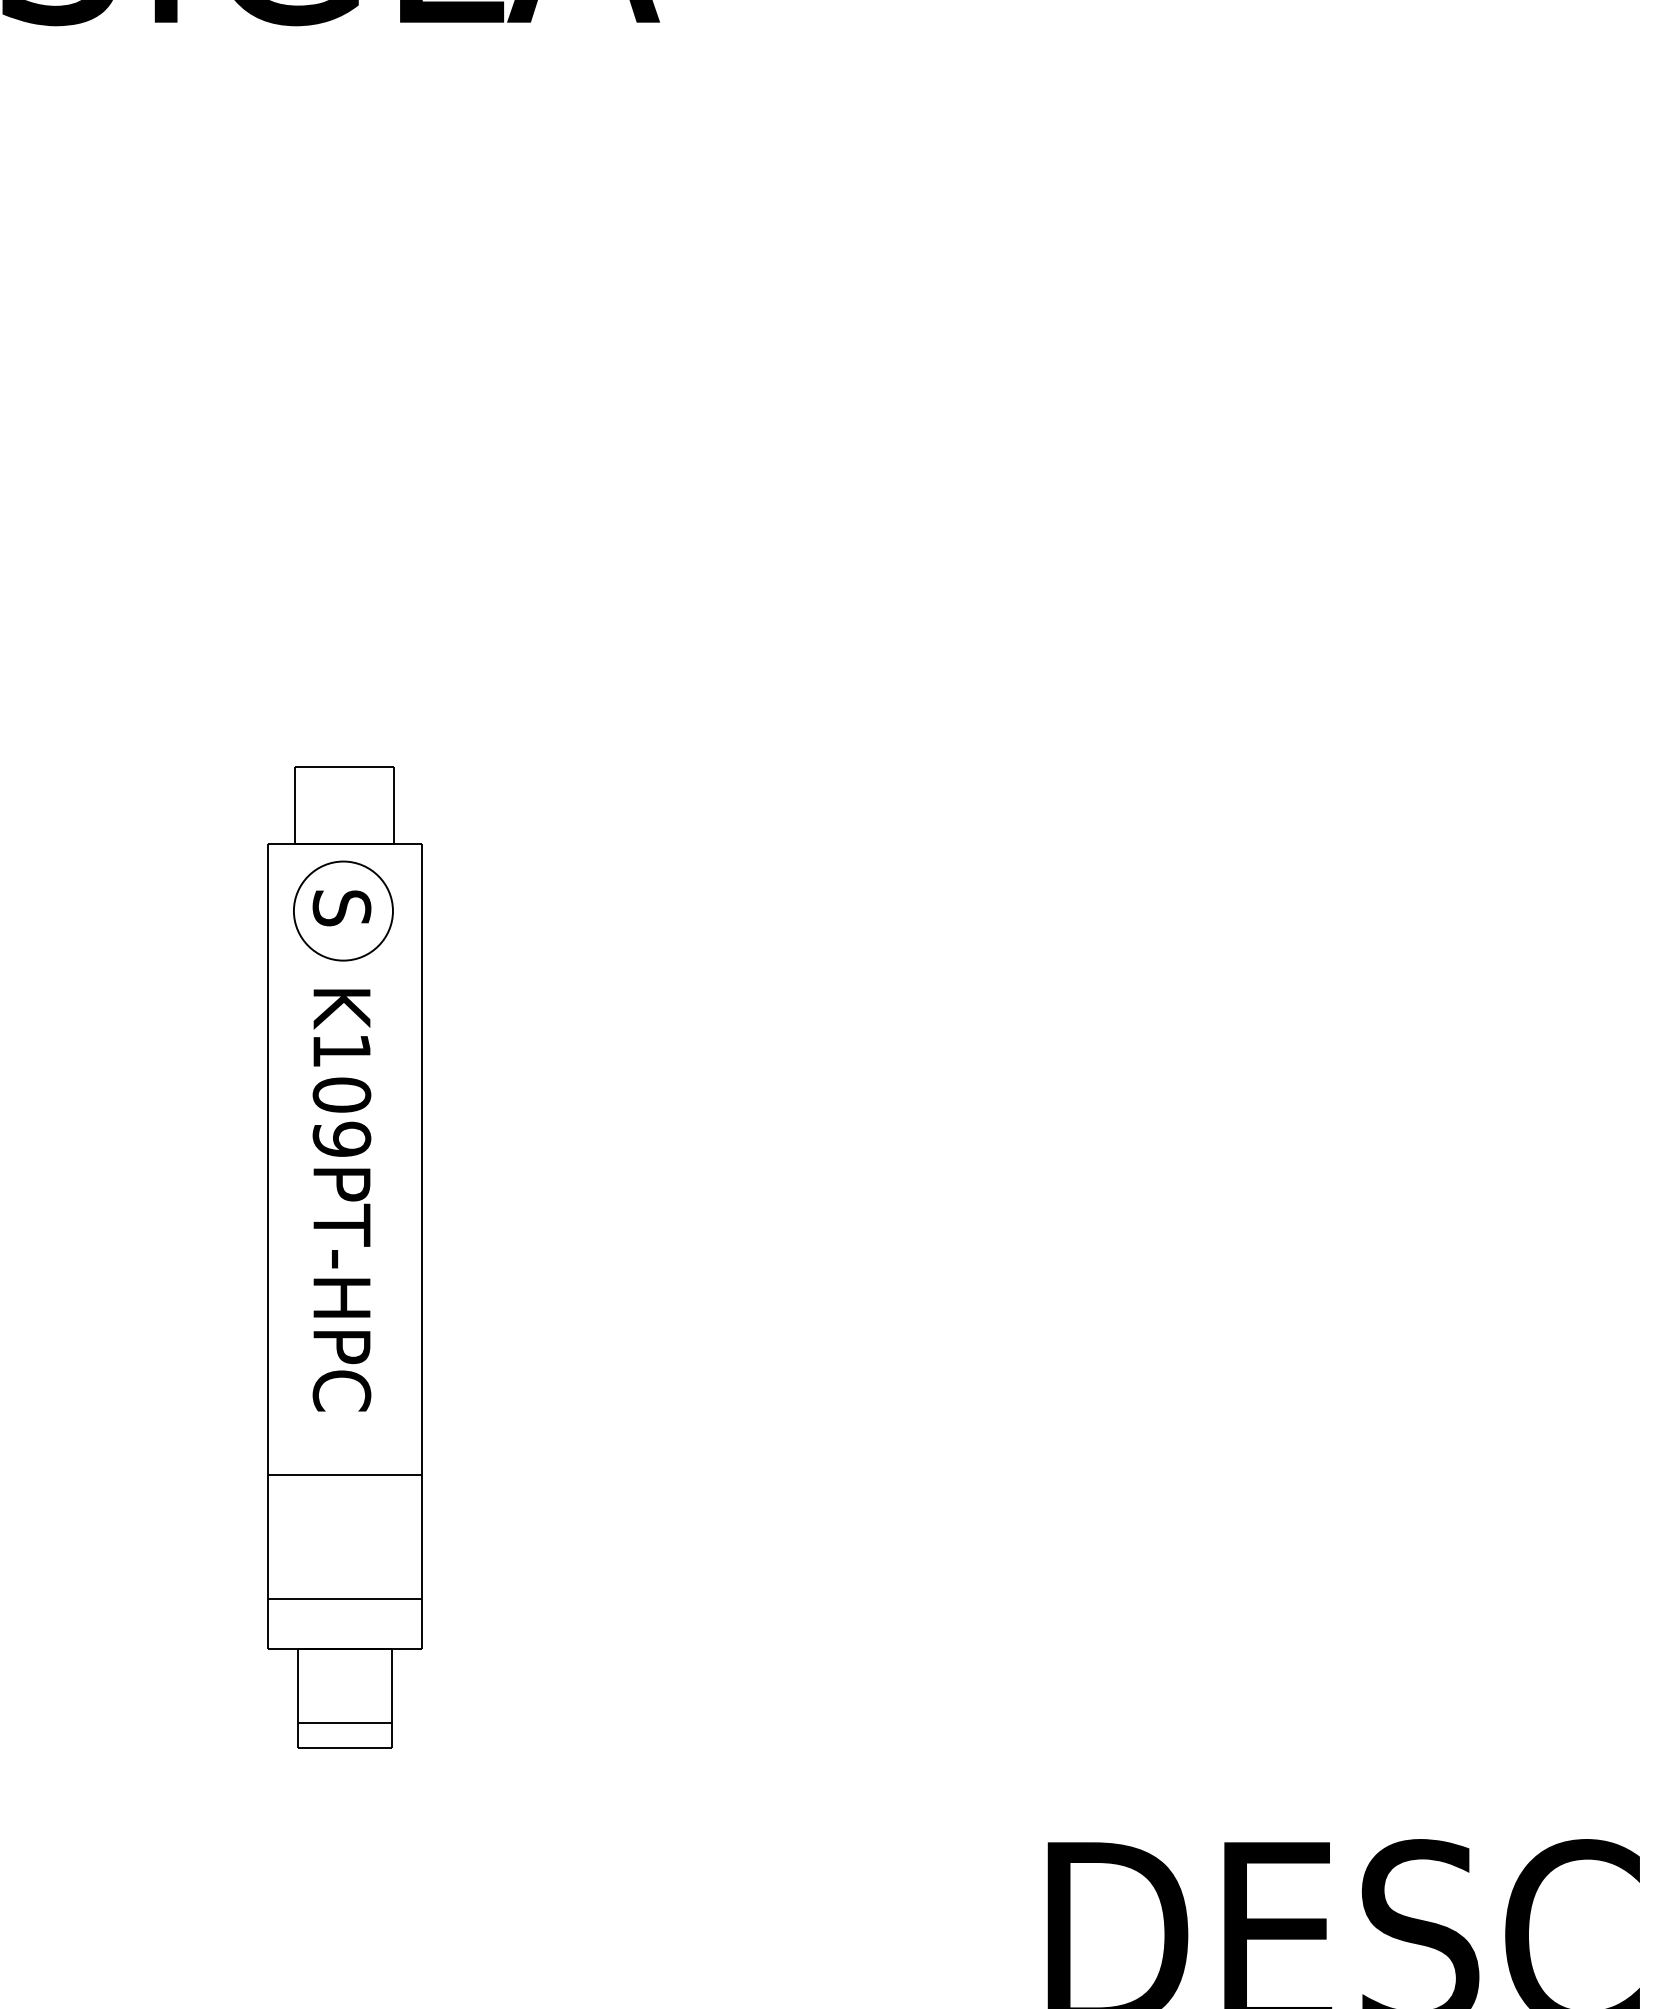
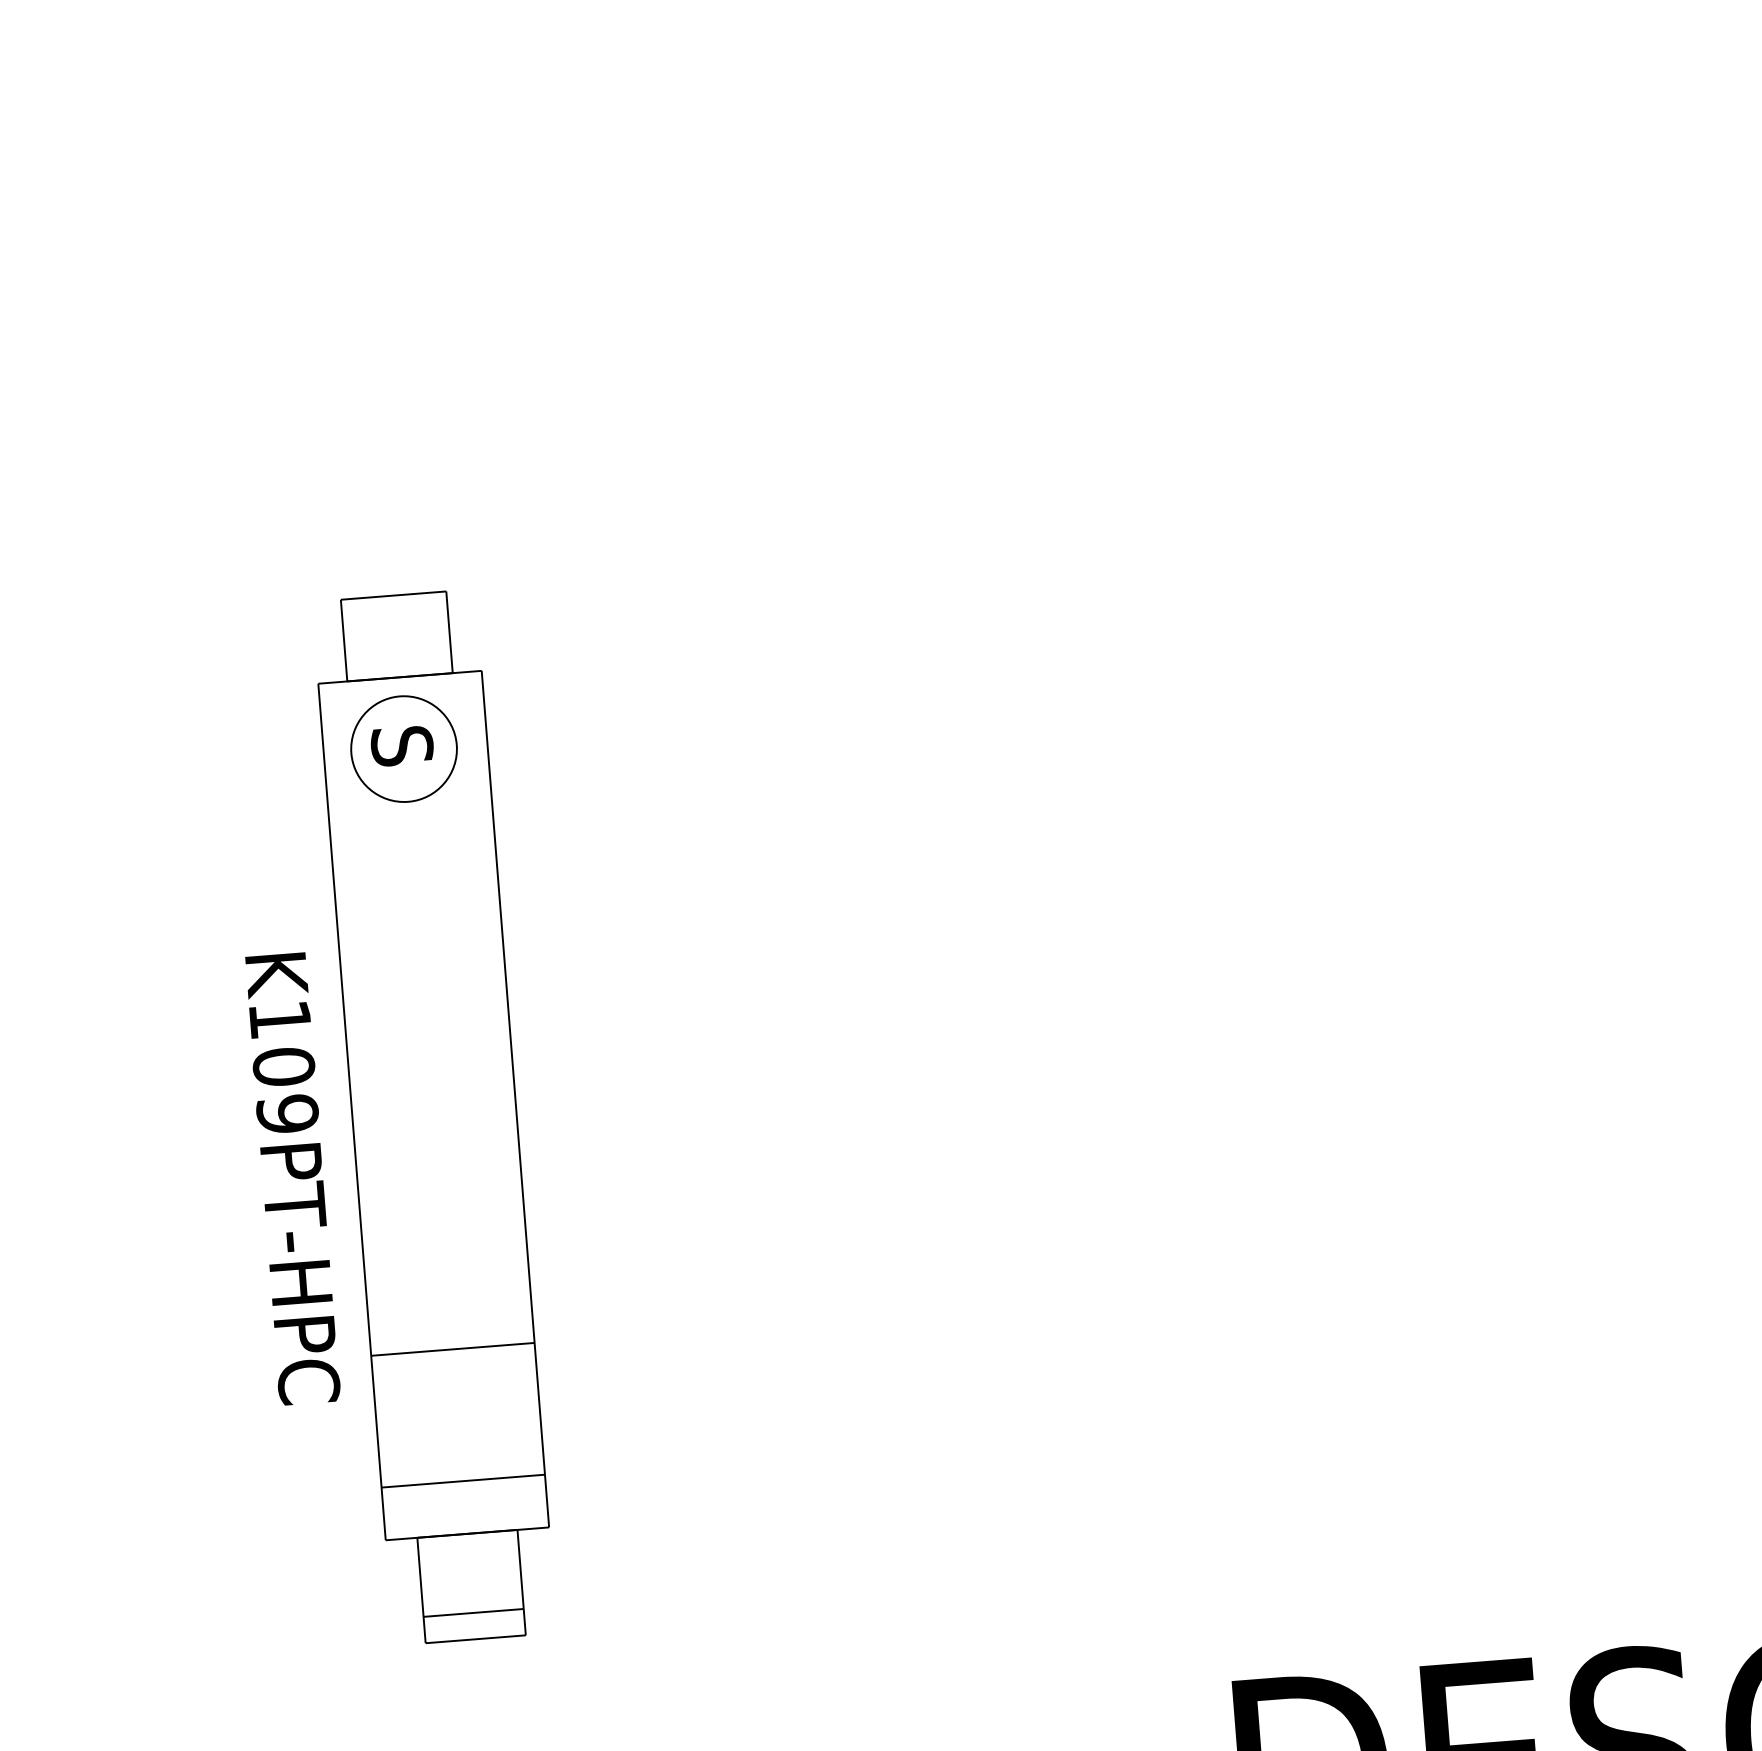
text: (341, 1200) -> (292, 1179), moved

